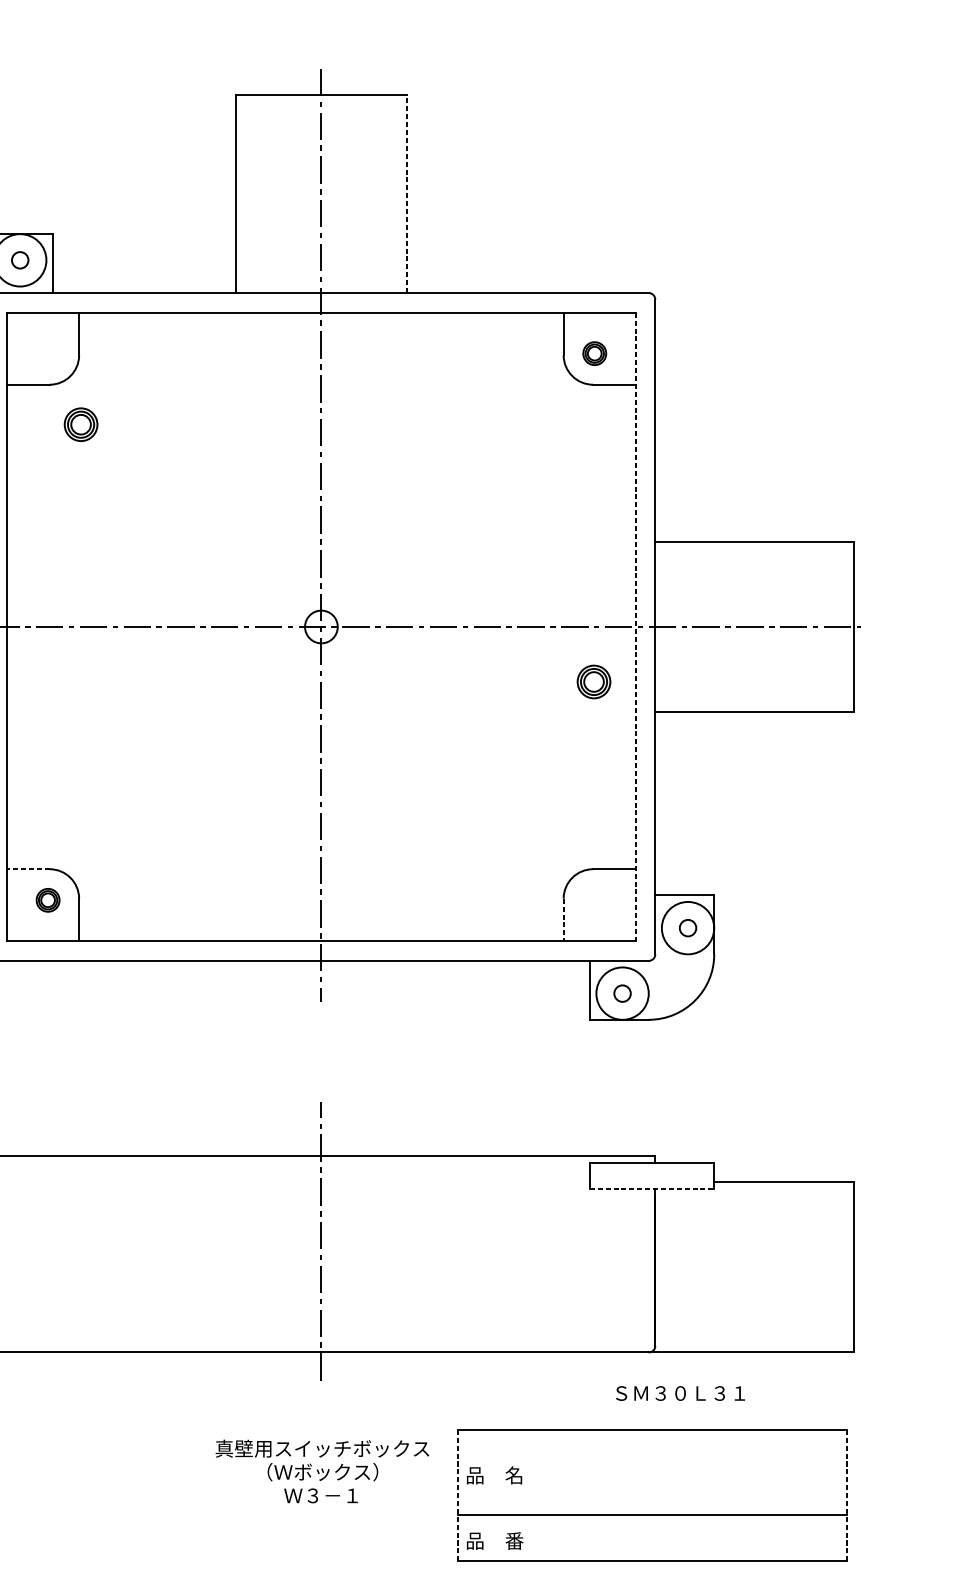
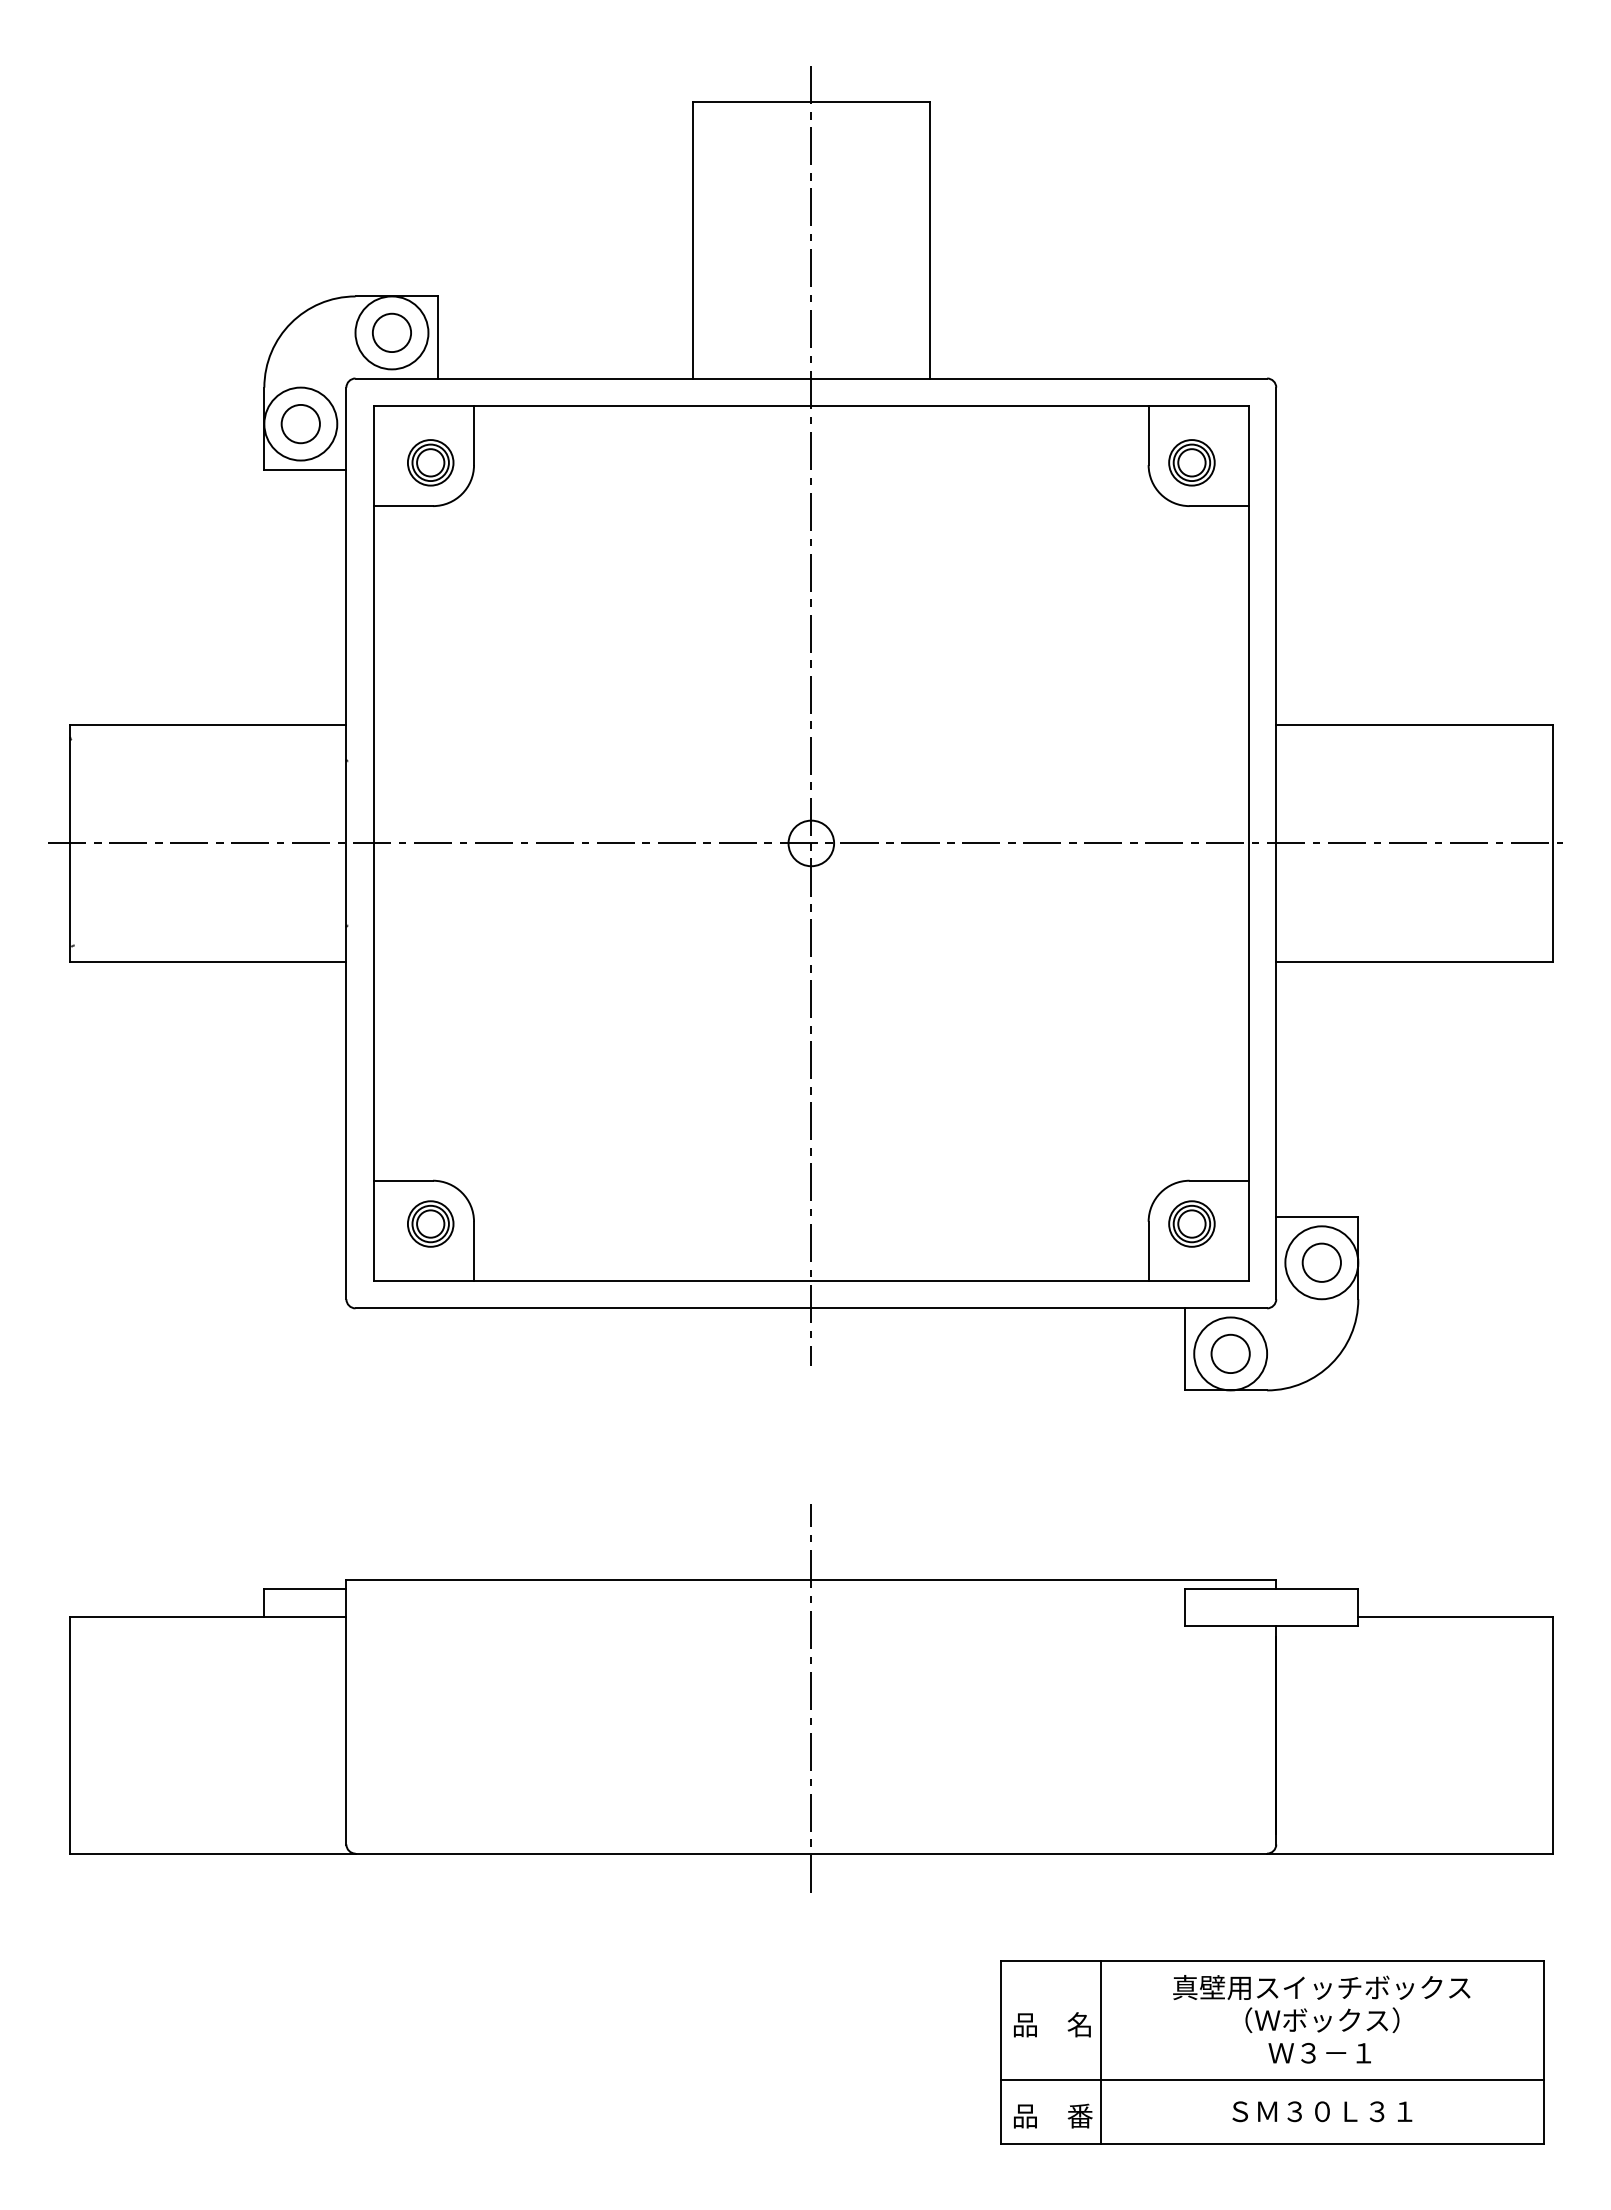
line: (406, 193) -> (929, 239), dashed -> solid
circle: (19, 260) -> (391, 332), size x1.67
part: (594, 353) -> (1191, 462), size x1.43
part: (80, 424) -> (430, 462), moved
line: (635, 627) -> (1248, 843), dashed -> solid
part: (593, 681) -> (1191, 1223), moved
line: (28, 869) -> (403, 1180), dashed -> solid
part: (47, 899) -> (430, 1223), size x1.43
line: (563, 920) -> (1148, 1251), dashed -> solid
circle: (687, 927) -> (1321, 1262), size x1.67
circle: (622, 993) -> (1230, 1353), size x1.67
line: (651, 1188) -> (1271, 1625), dashed -> solid
text: (680, 1393) -> (1322, 2111), moved
text: (322, 1471) -> (1321, 2019), moved
line: (529, 1495) -> (1101, 2052), added
line: (457, 1496) -> (1001, 2053), dashed -> solid
line: (847, 1496) -> (1543, 2053), dashed -> solid

